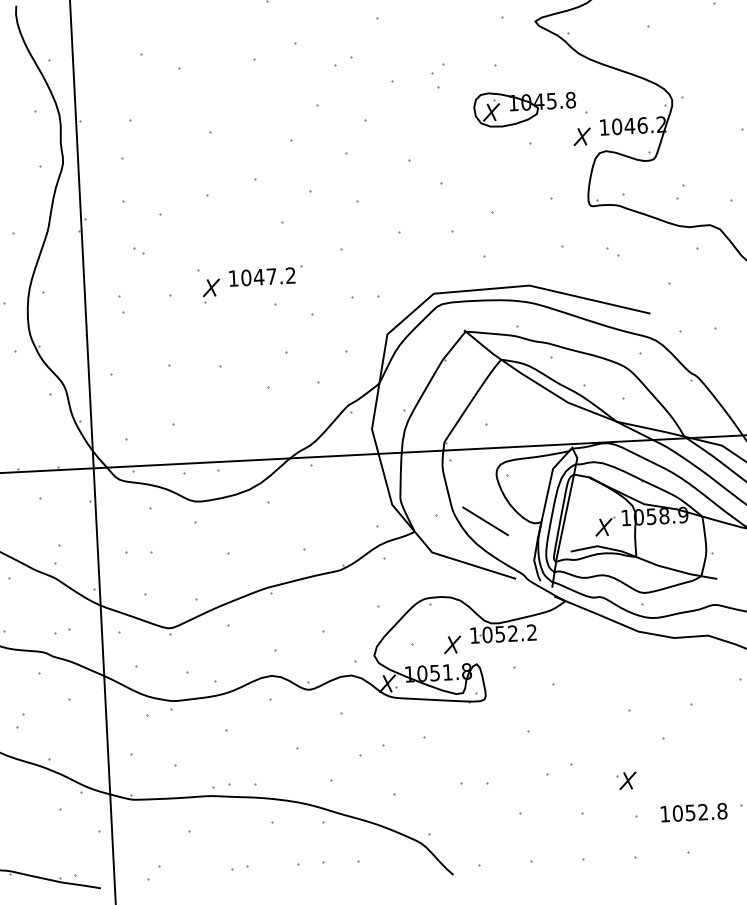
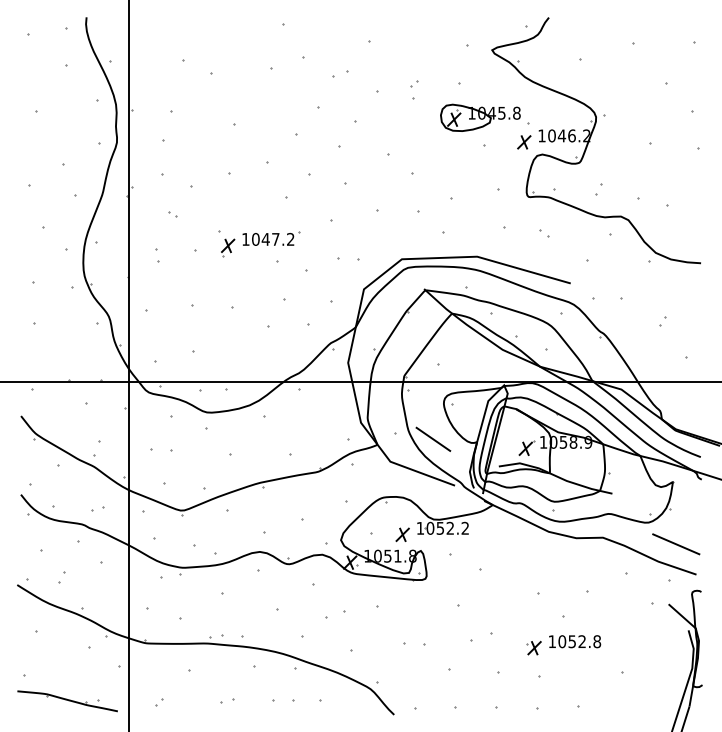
part: (438, 68) -> (414, 83), size x0.62
text: (694, 812) -> (575, 641), moved
part: (153, 874) -> (159, 702), size x0.62

